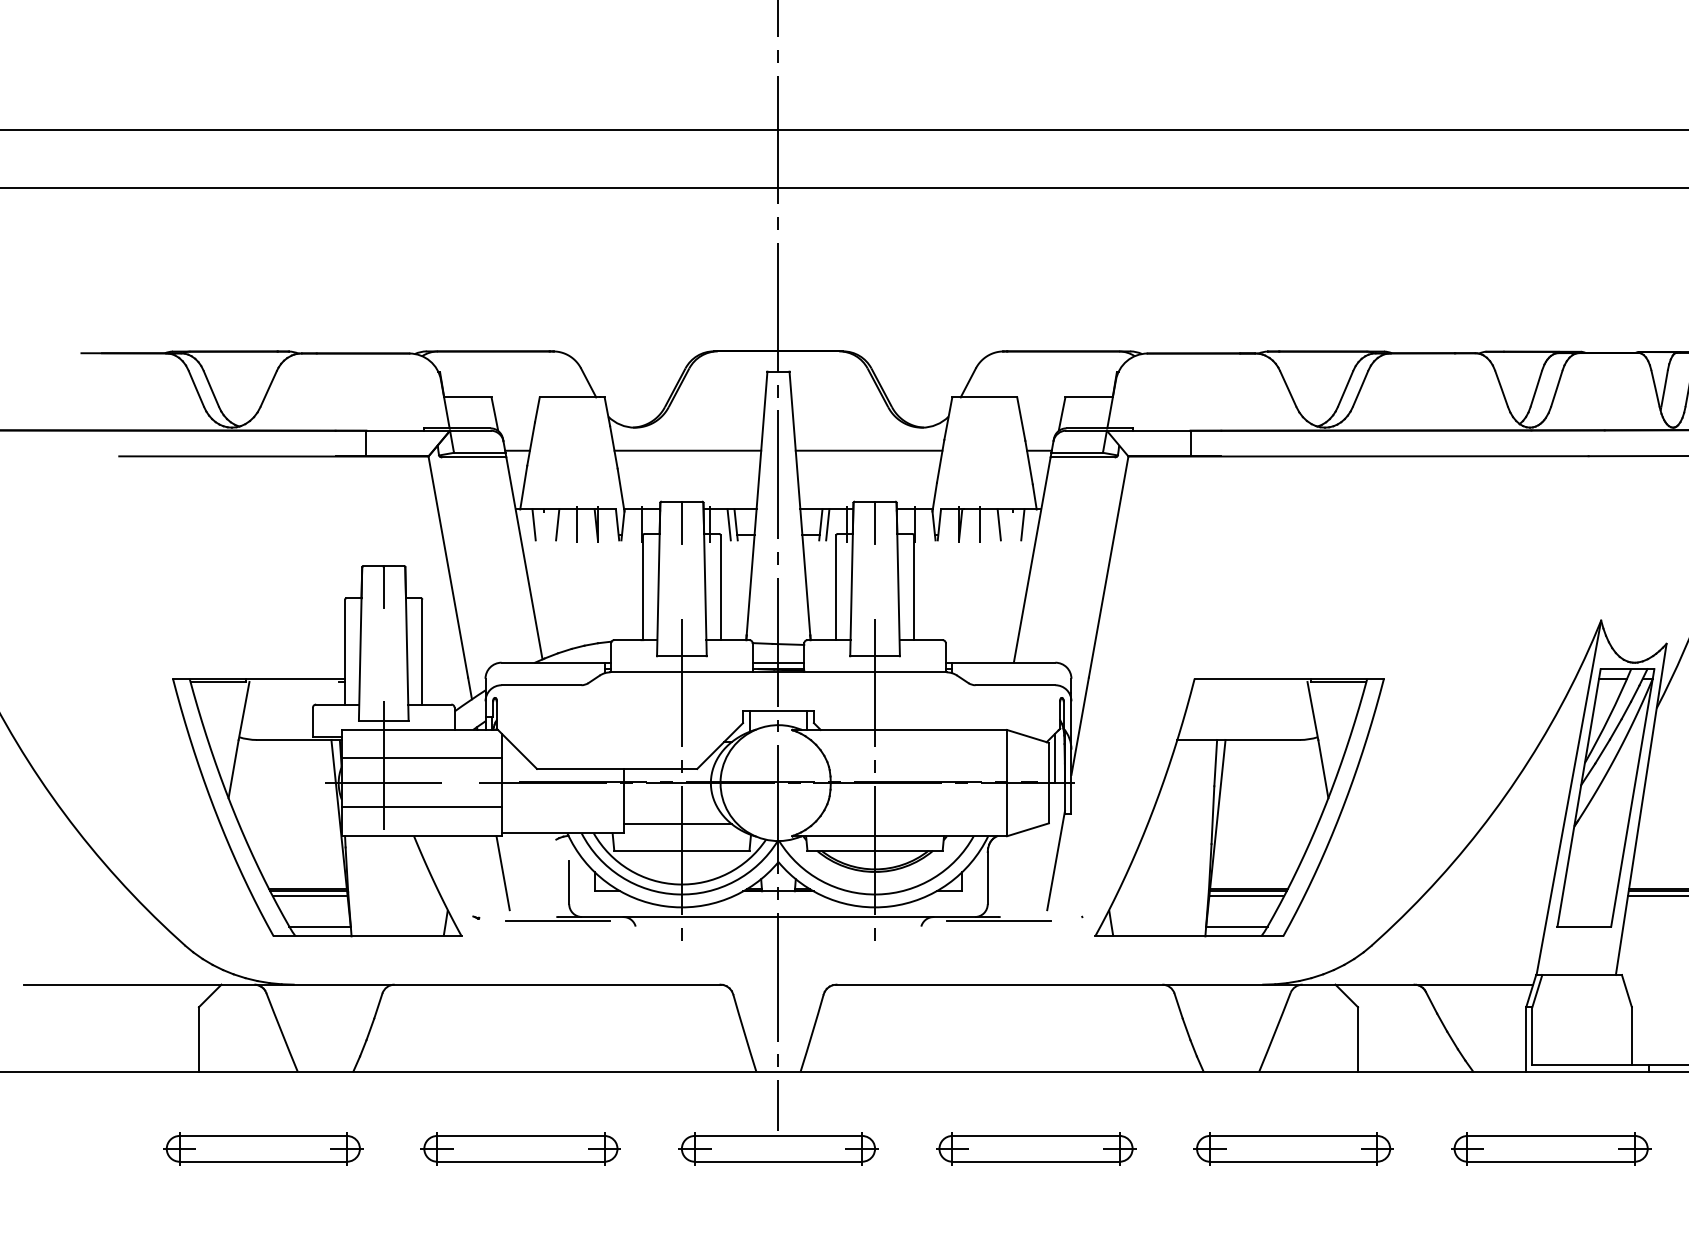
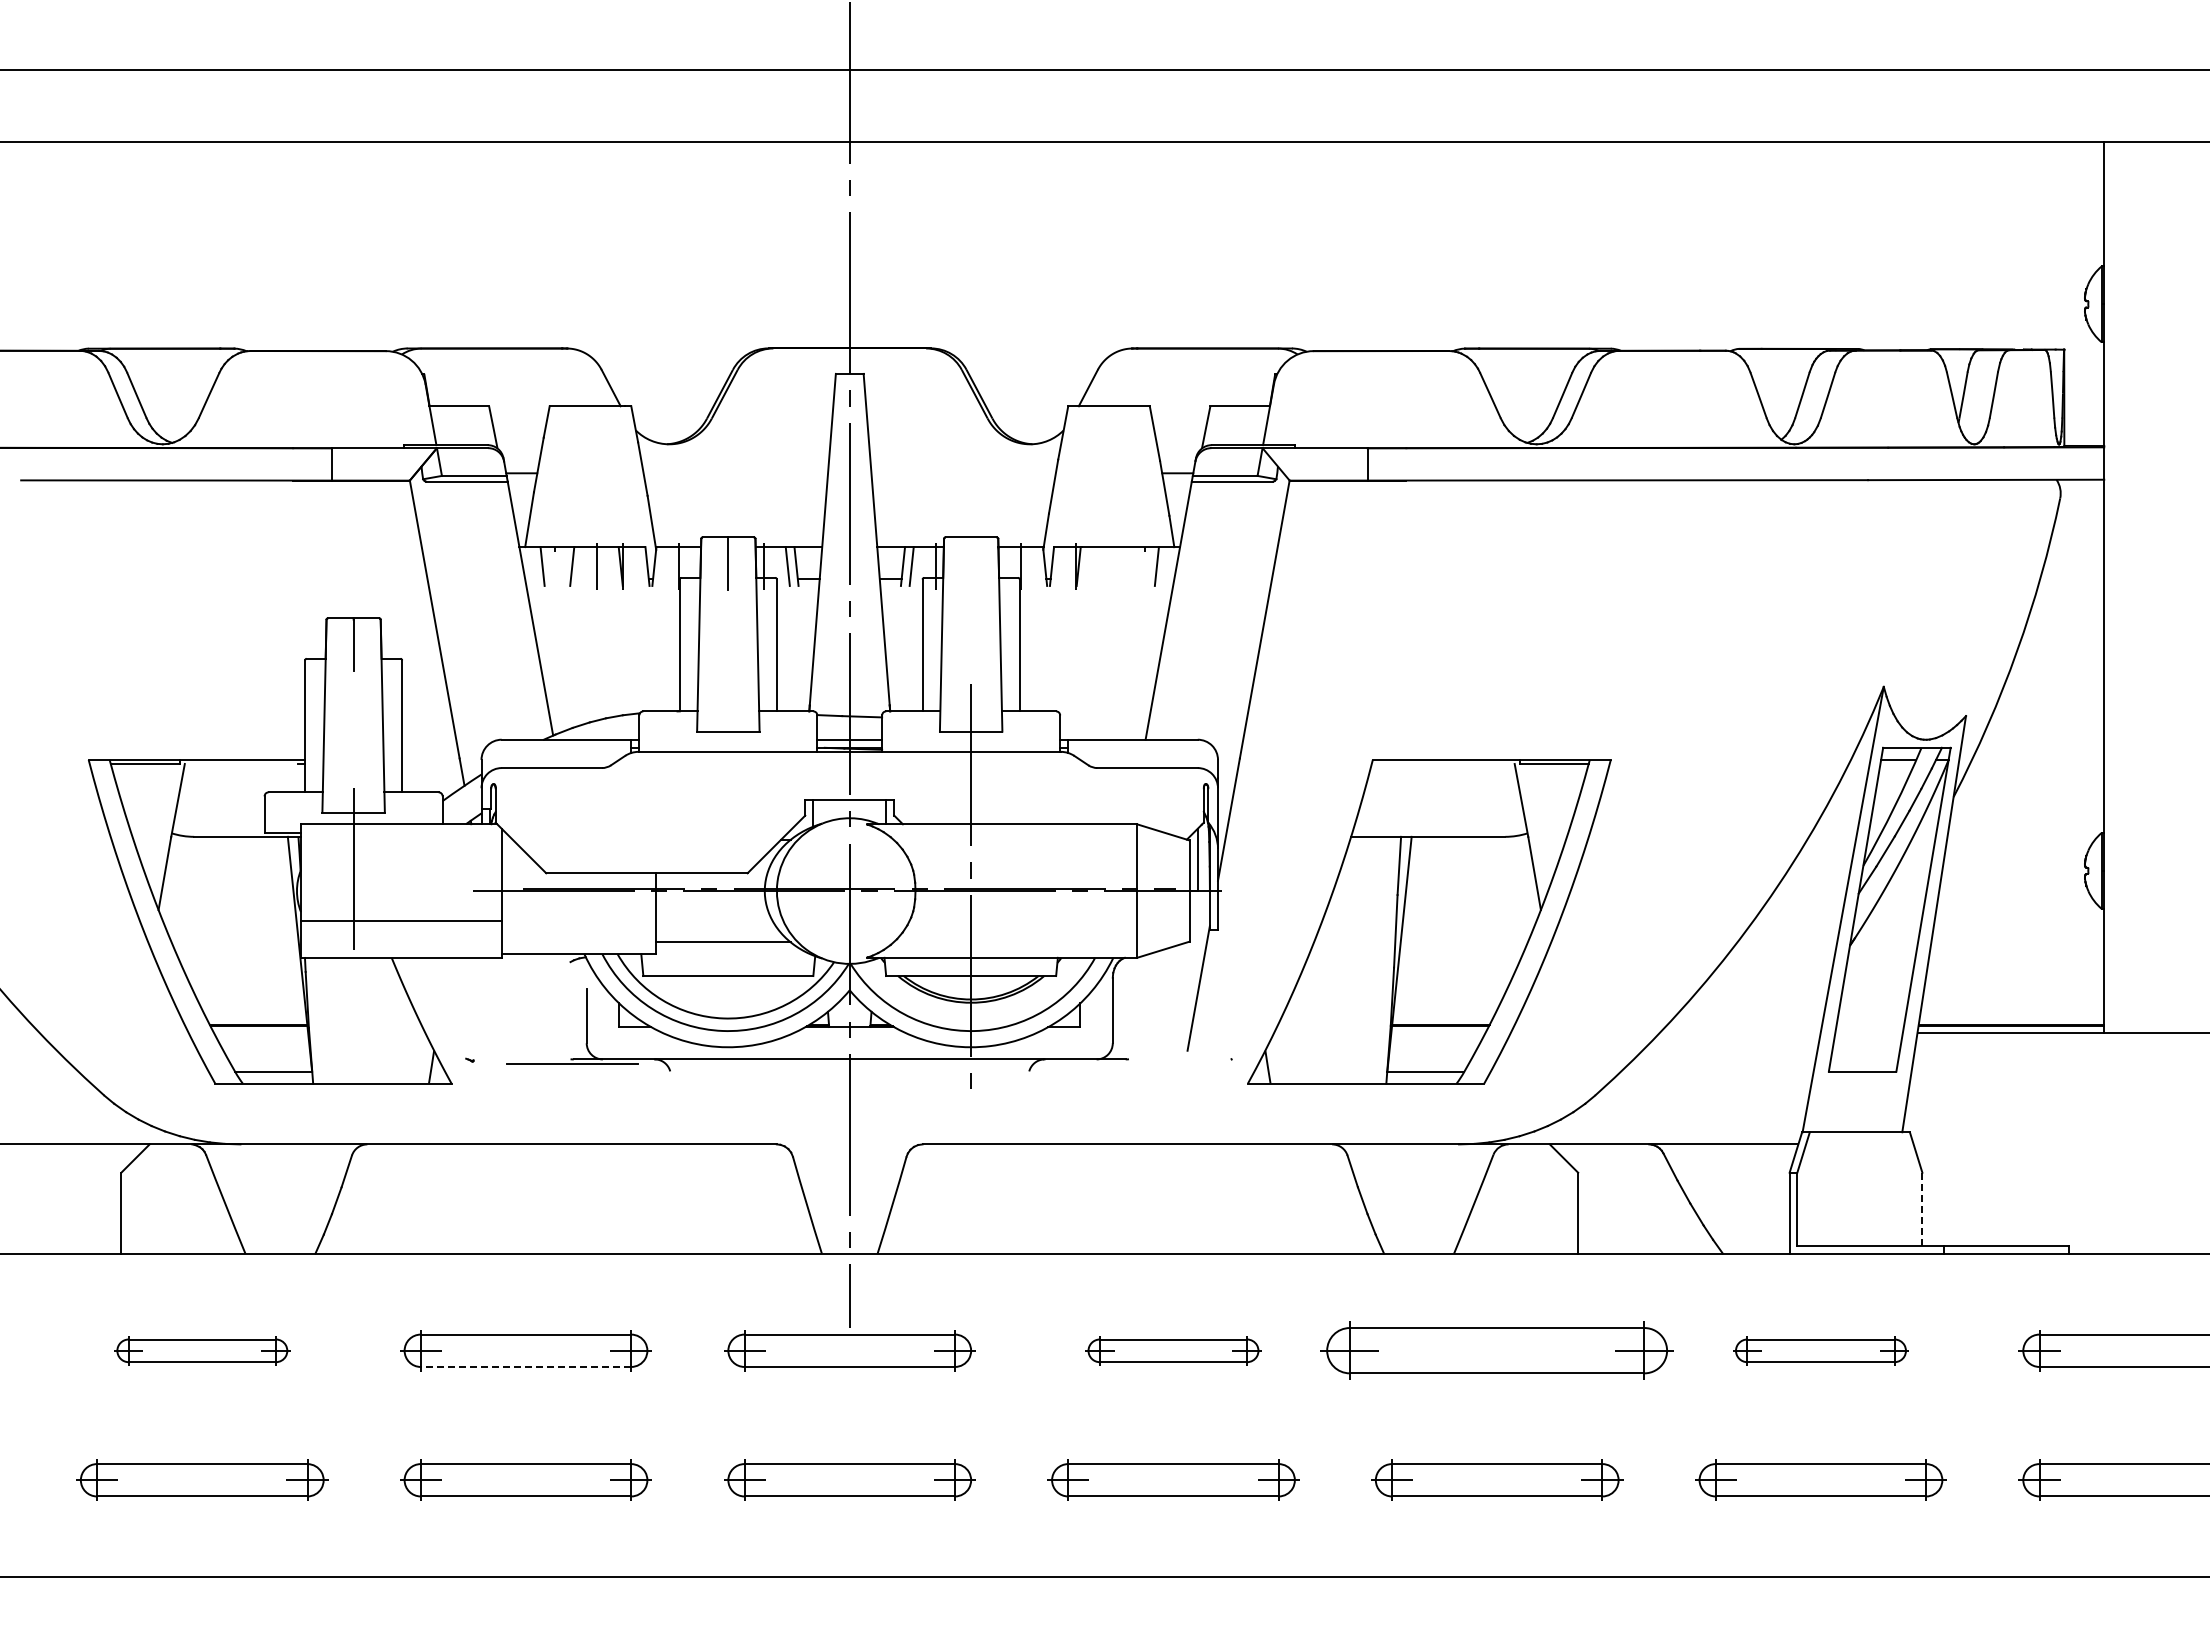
line: (687, 450) -> (735, 473), removed
line: (868, 450) -> (963, 473), removed
line: (875, 522) -> (971, 563), removed
line: (980, 524) -> (1103, 566), removed
line: (999, 524) -> (1127, 566), removed
line: (421, 757) -> (401, 859), removed
line: (682, 781) -> (728, 889), removed
line: (383, 783) -> (353, 891), removed
line: (503, 872) -> (503, 1003), removed
line: (309, 895) -> (260, 1032), removed
line: (1246, 895) -> (1438, 1032), removed
line: (998, 921) -> (1126, 1064), removed
line: (1631, 1036) -> (1922, 1209), solid -> dashed
part: (263, 1148) -> (202, 1350), size x0.7
part: (1036, 1148) -> (1173, 1350), size x0.7
part: (1293, 1148) -> (1497, 1350), size x1.4
part: (1550, 1148) -> (1820, 1350), size x0.7
line: (520, 1161) -> (525, 1366), solid -> dashed

